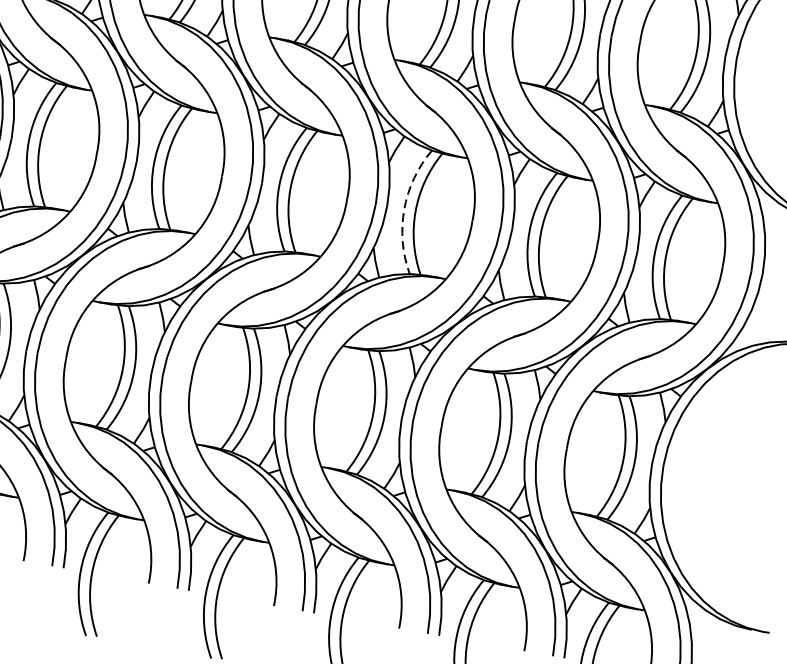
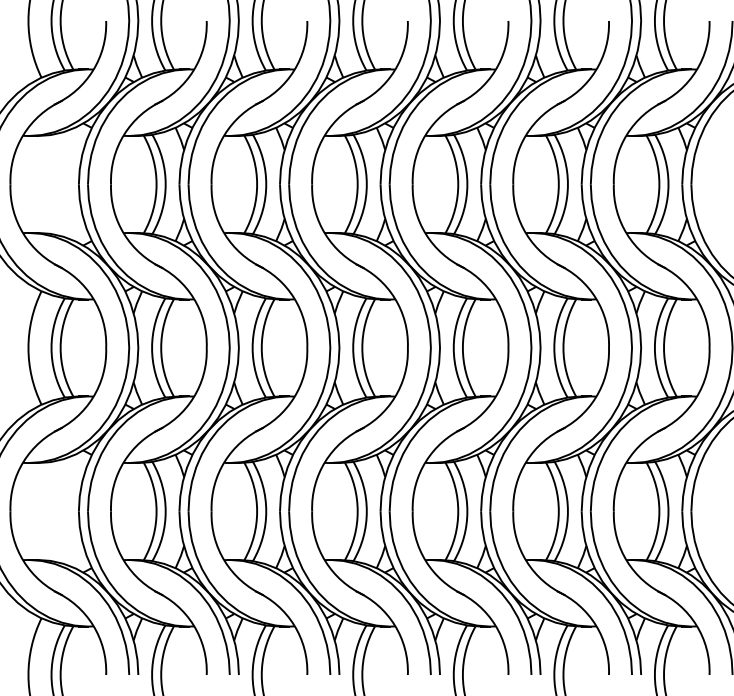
arc: (404, 208) -> (453, 347), dashed -> solid

